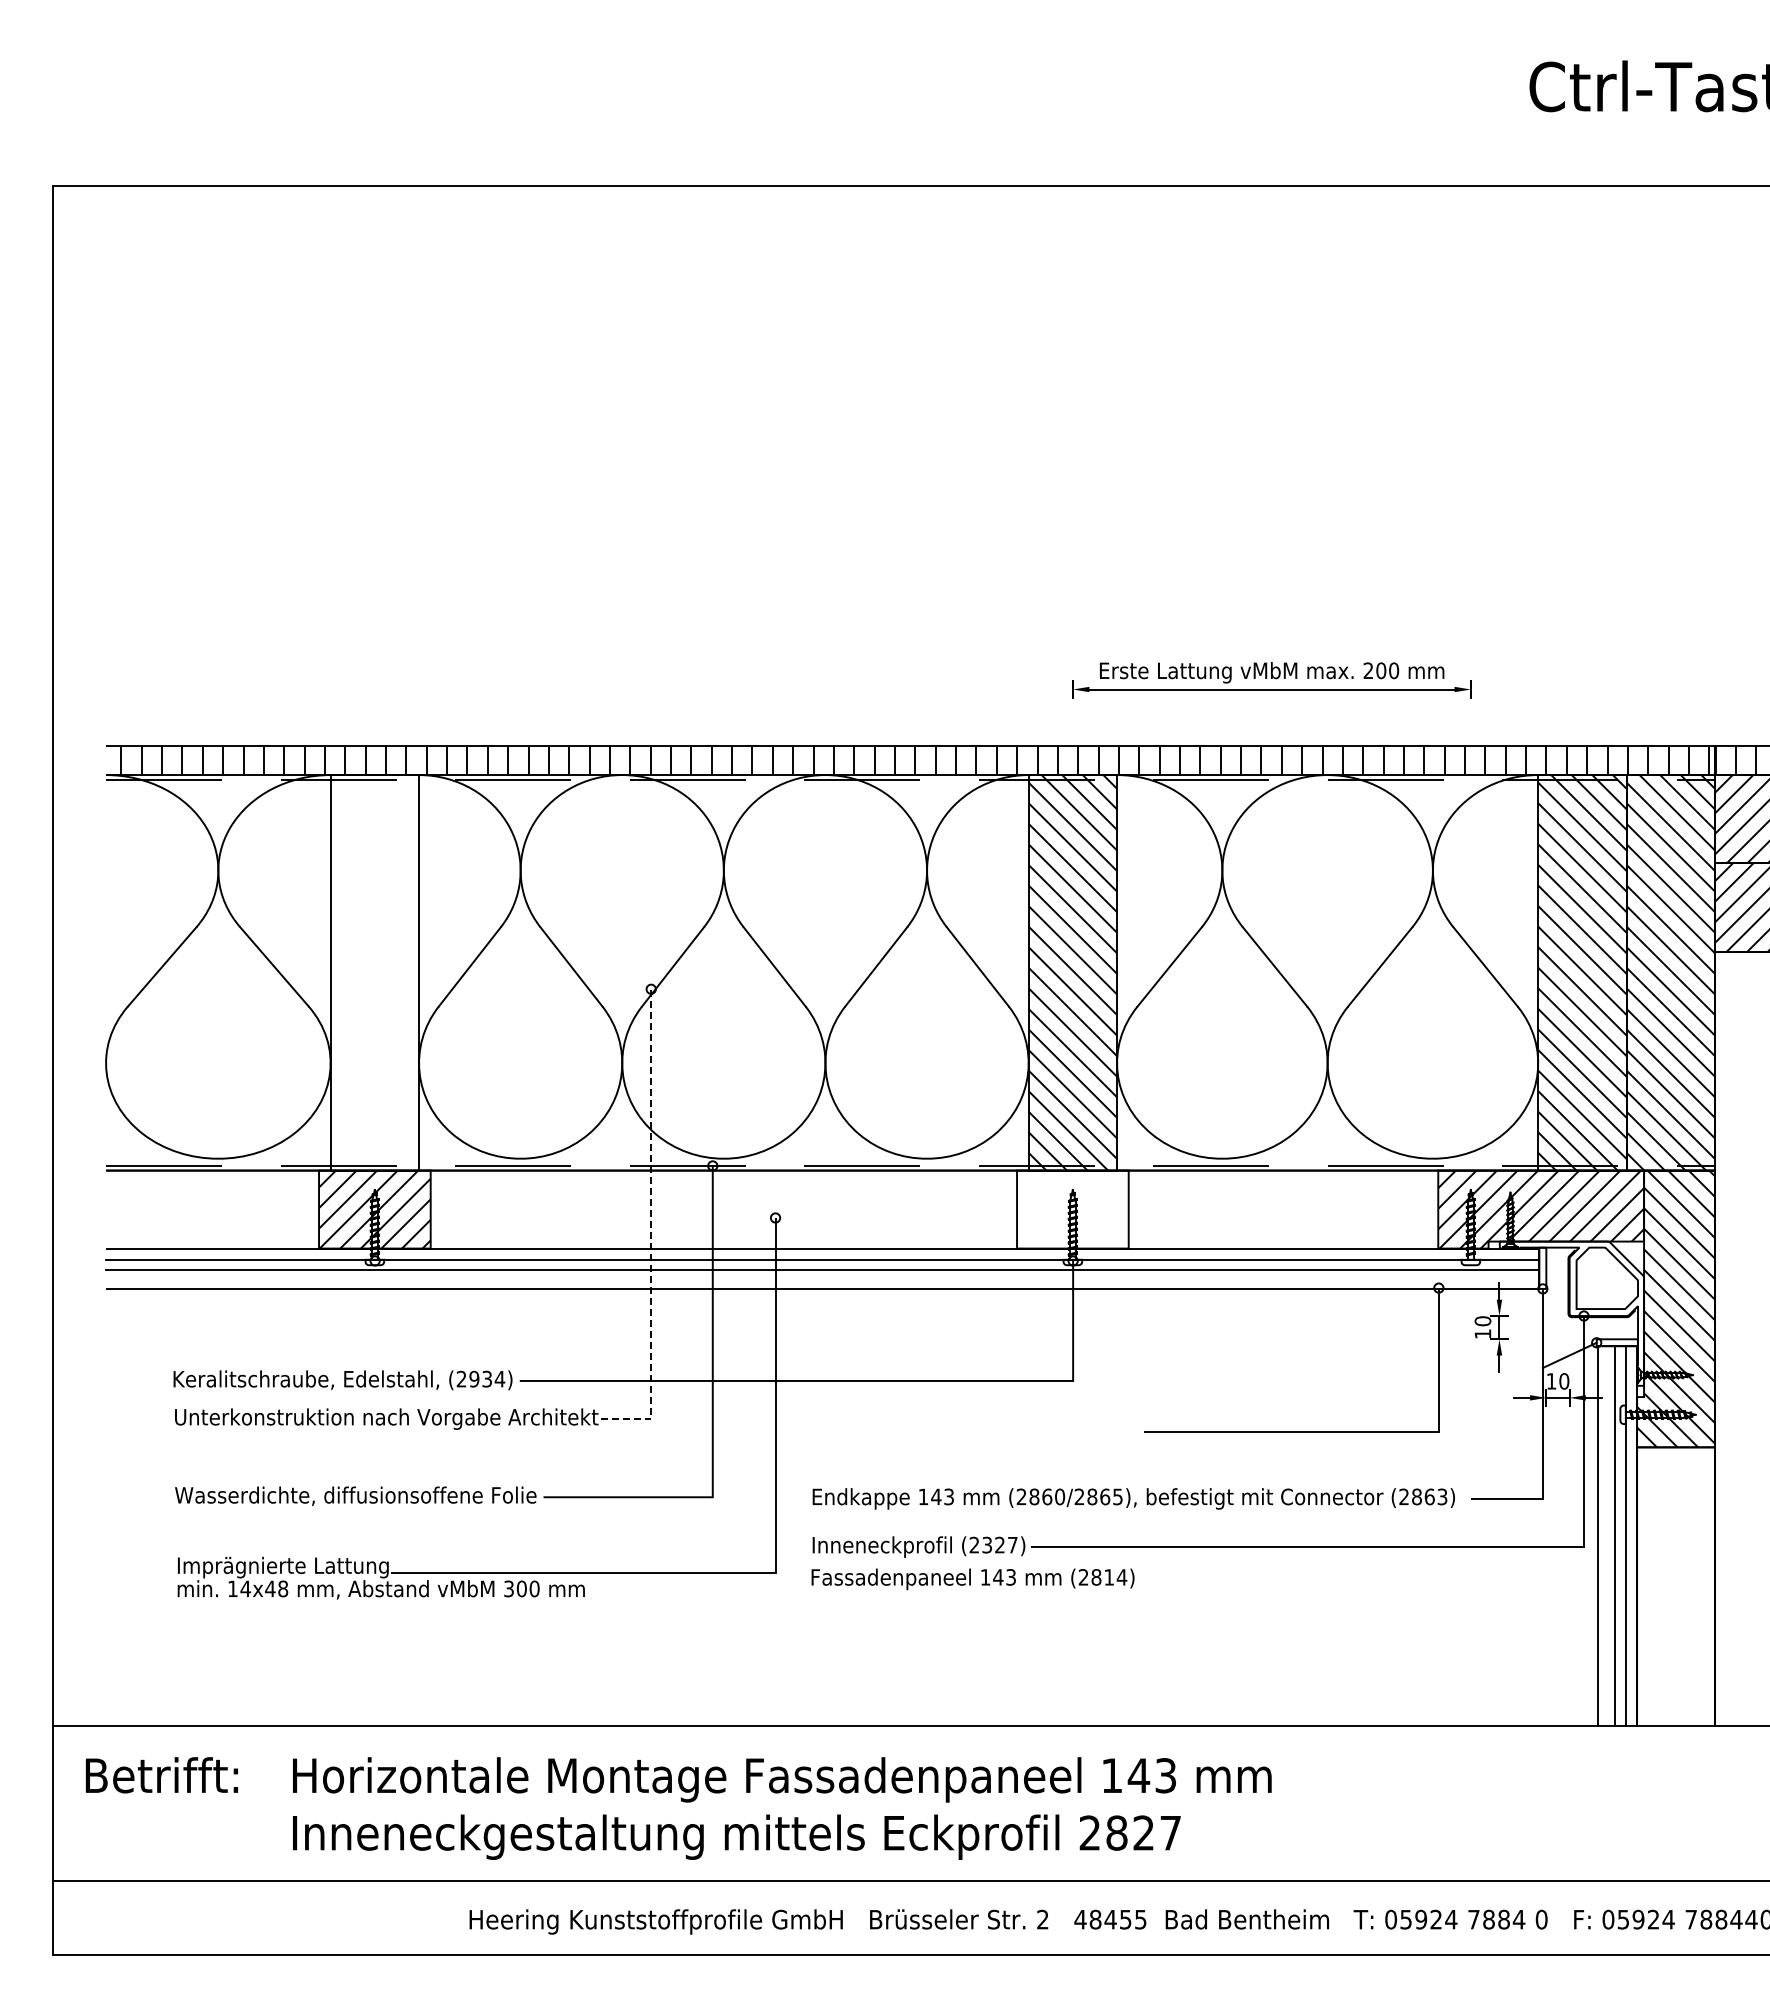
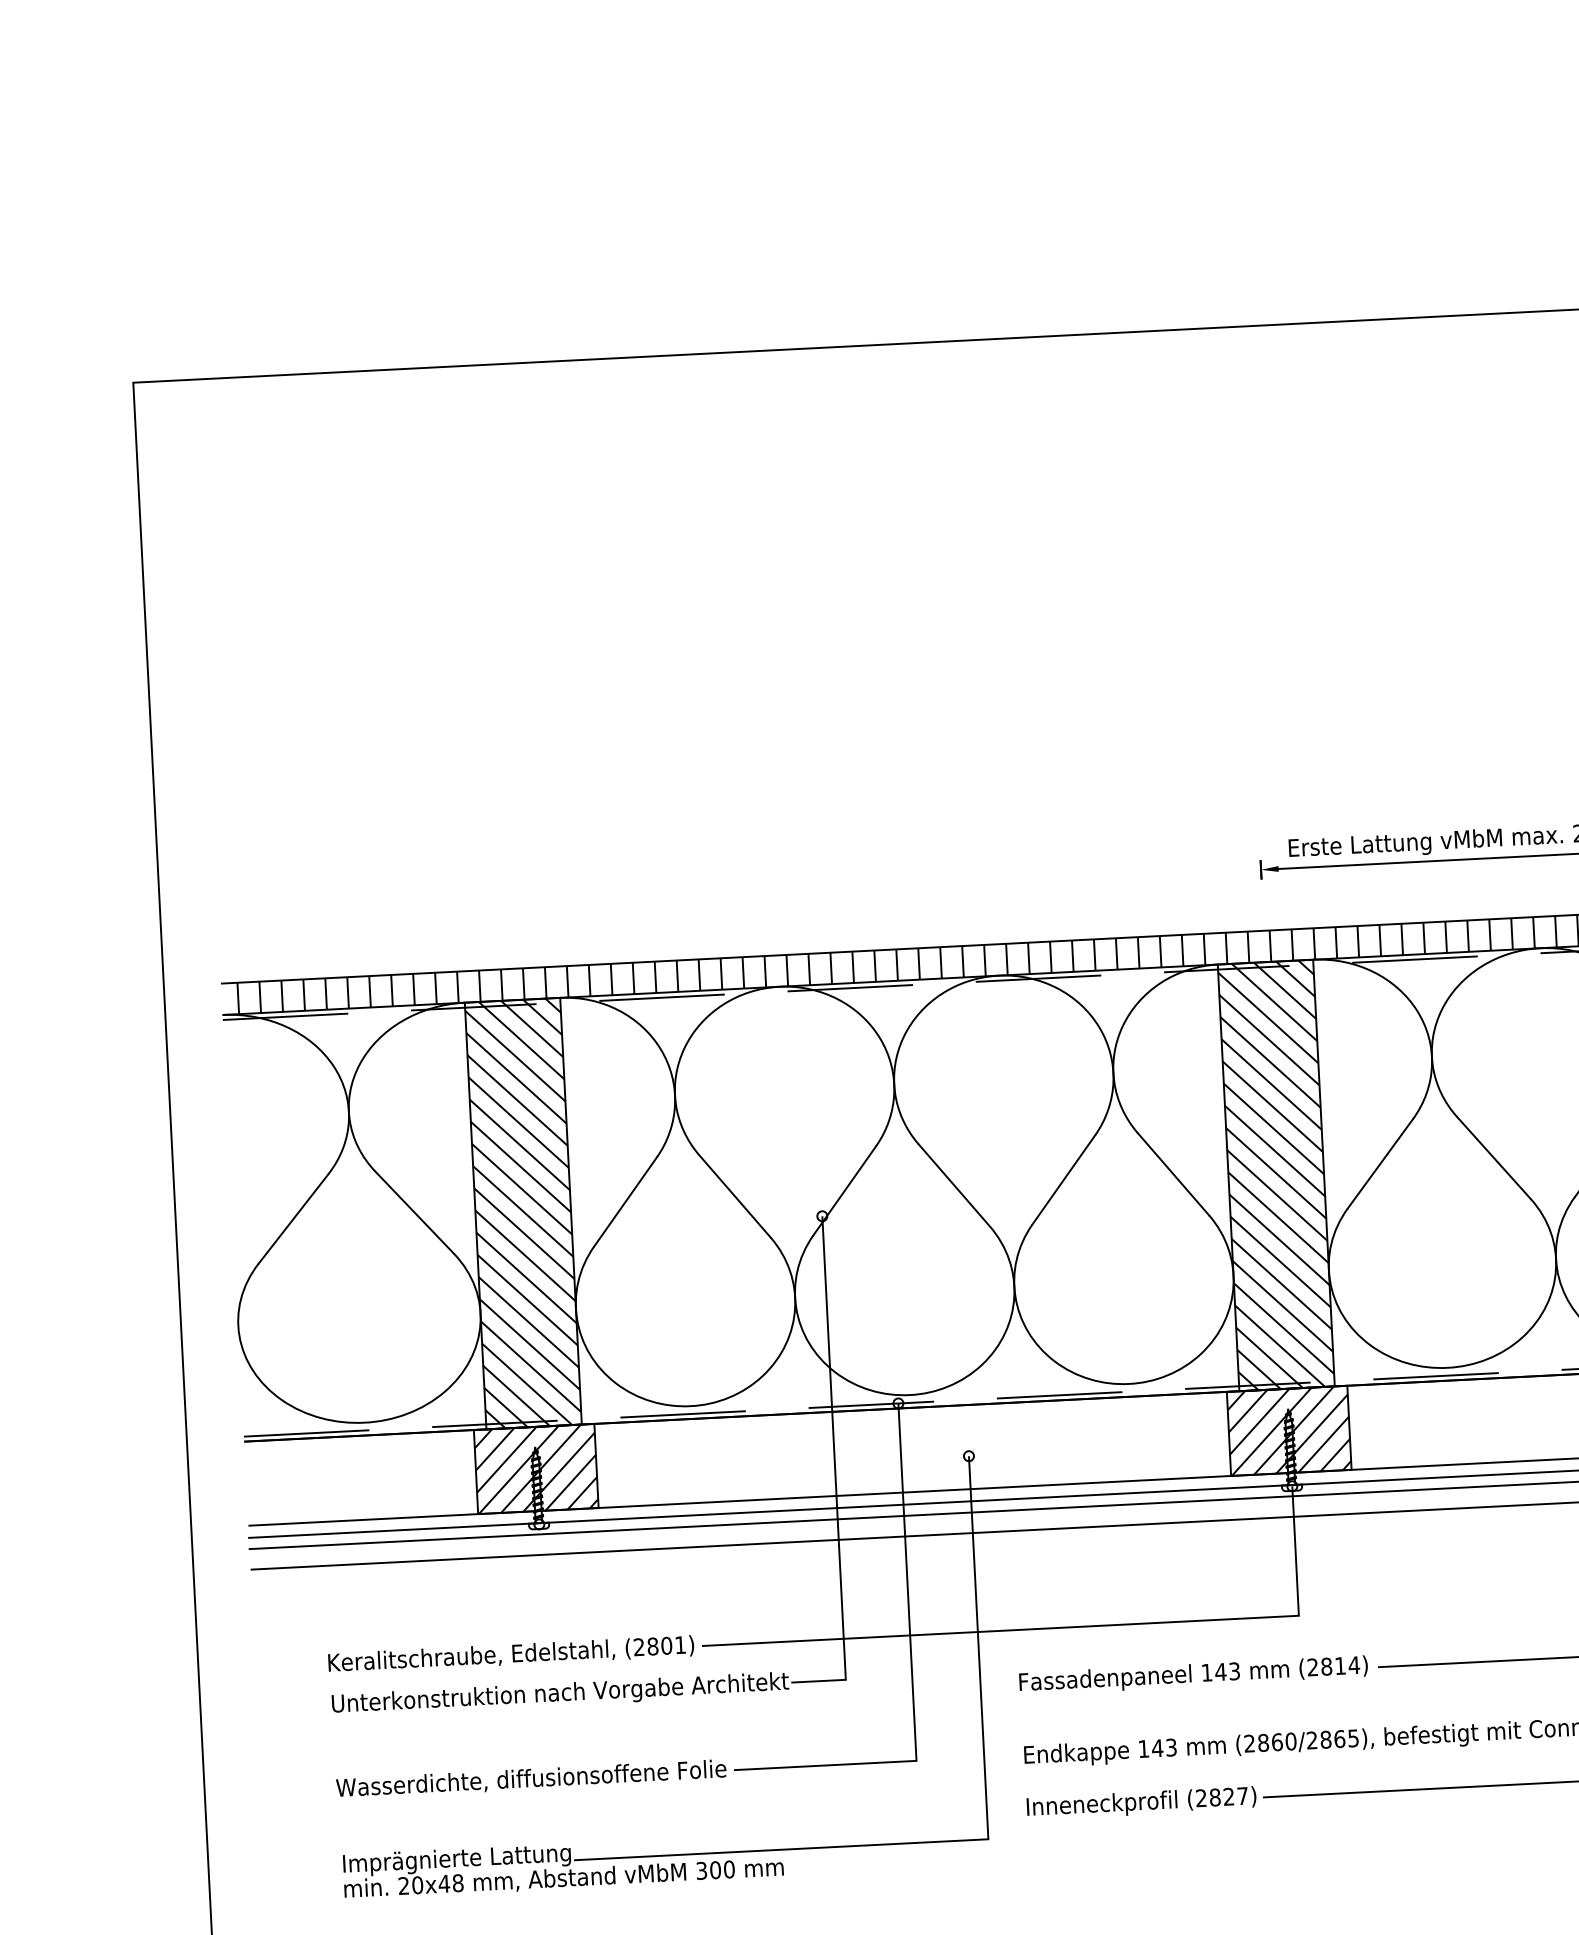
hatch: (374, 972) -> (522, 1213), added
hatch: (1072, 1209) -> (1288, 1430), added
line: (651, 1230) -> (835, 1476), dashed -> solid
text: (487, 1378) -> (667, 1645), (2934) -> (2801)
text: (987, 1544) -> (1215, 1796), (2327) -> (2827)
text: (972, 1579) -> (1193, 1675), moved
text: (239, 1588) -> (410, 1885), 14x48 -> 20x48

